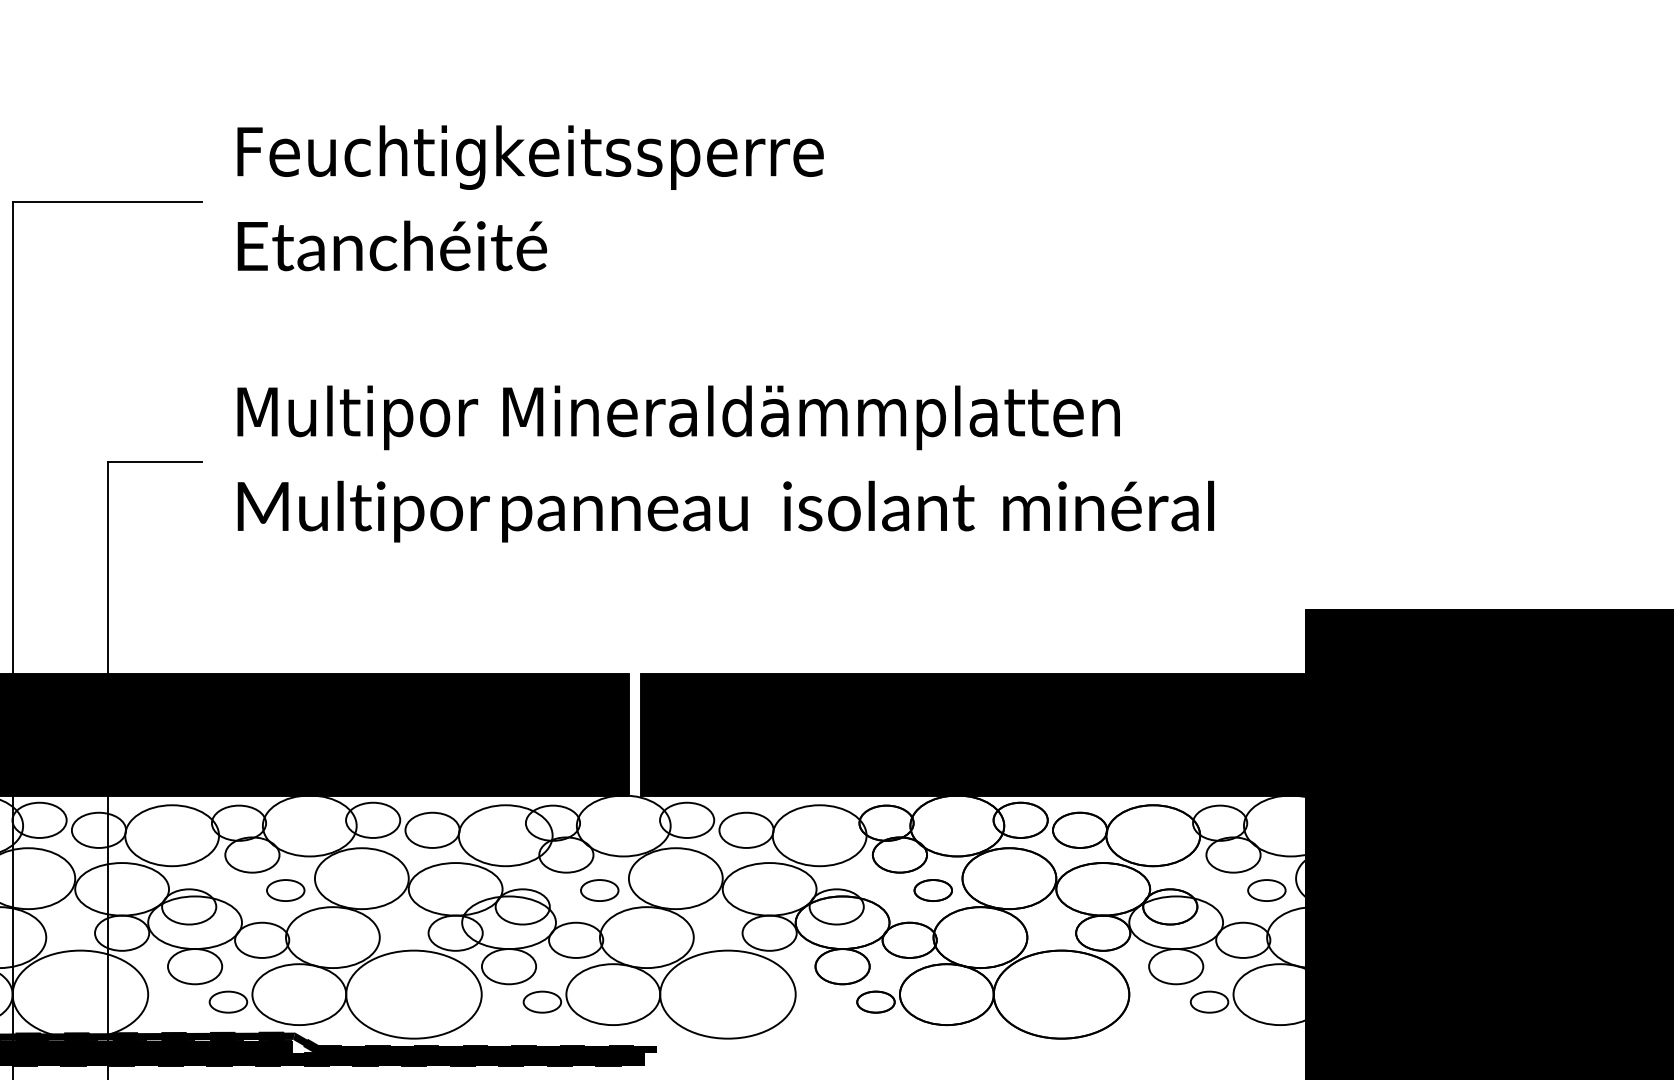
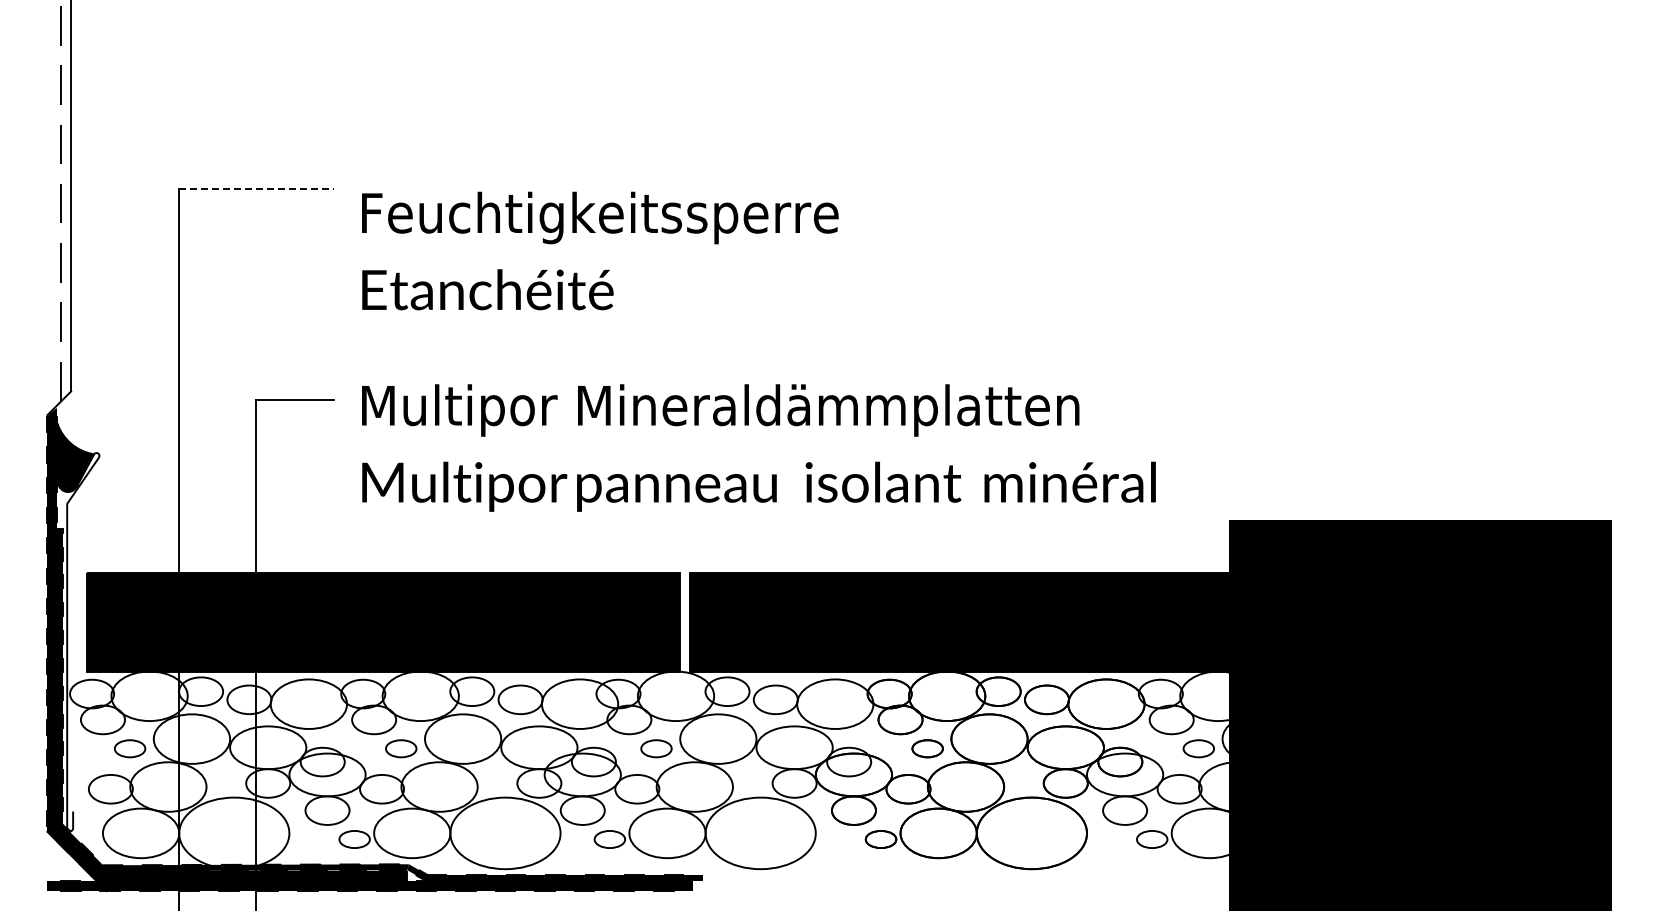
text: (530, 197) -> (600, 250), moved
line: (107, 201) -> (256, 188), solid -> dashed
text: (725, 463) -> (758, 447), moved

